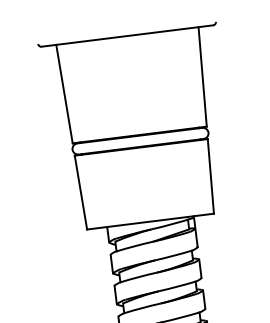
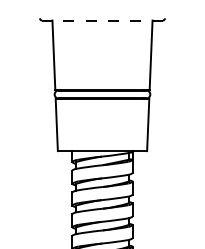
line: (127, 35) -> (102, 20), solid -> dashed

